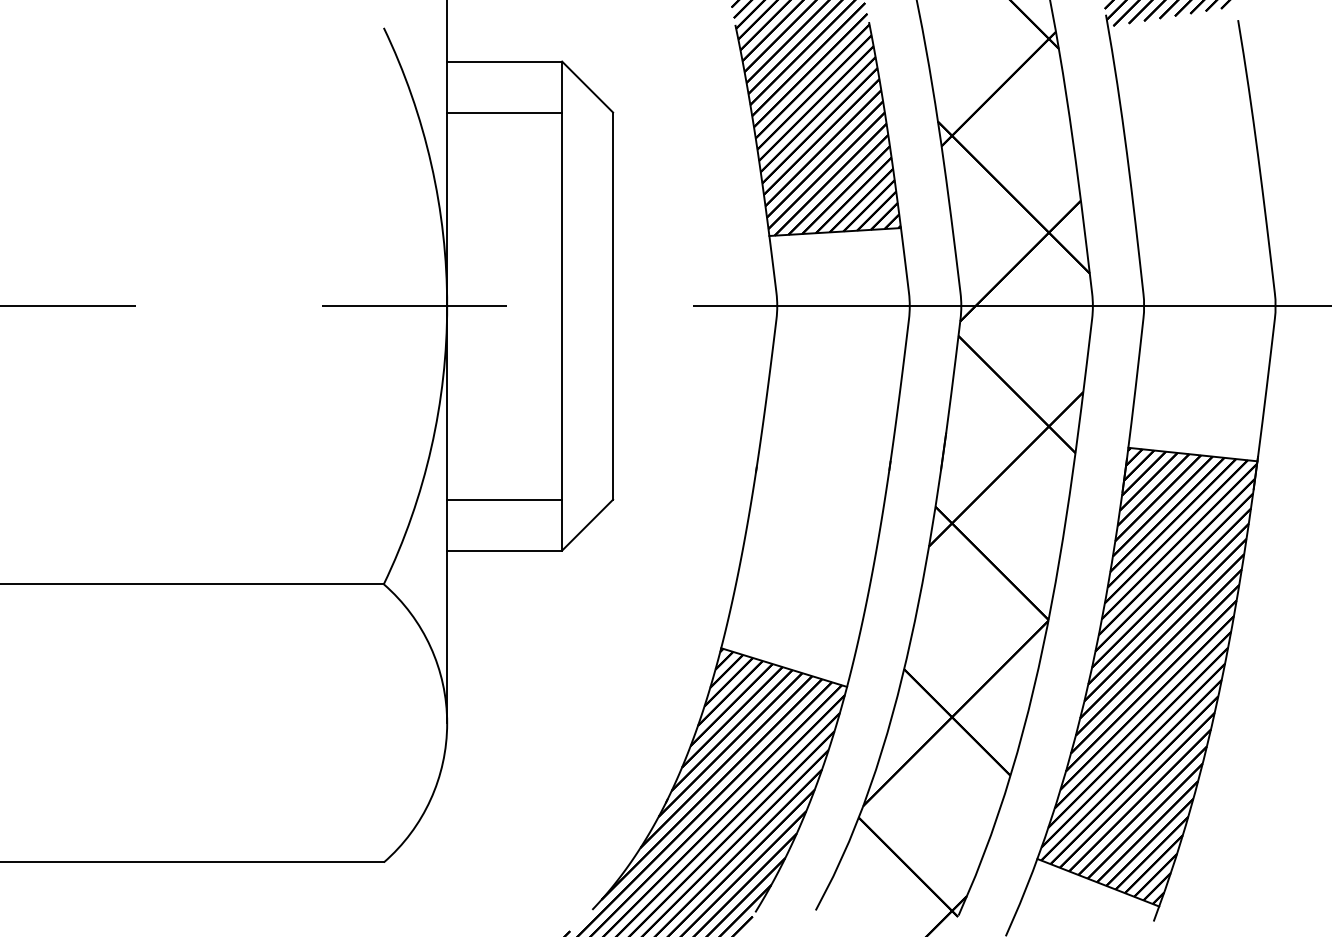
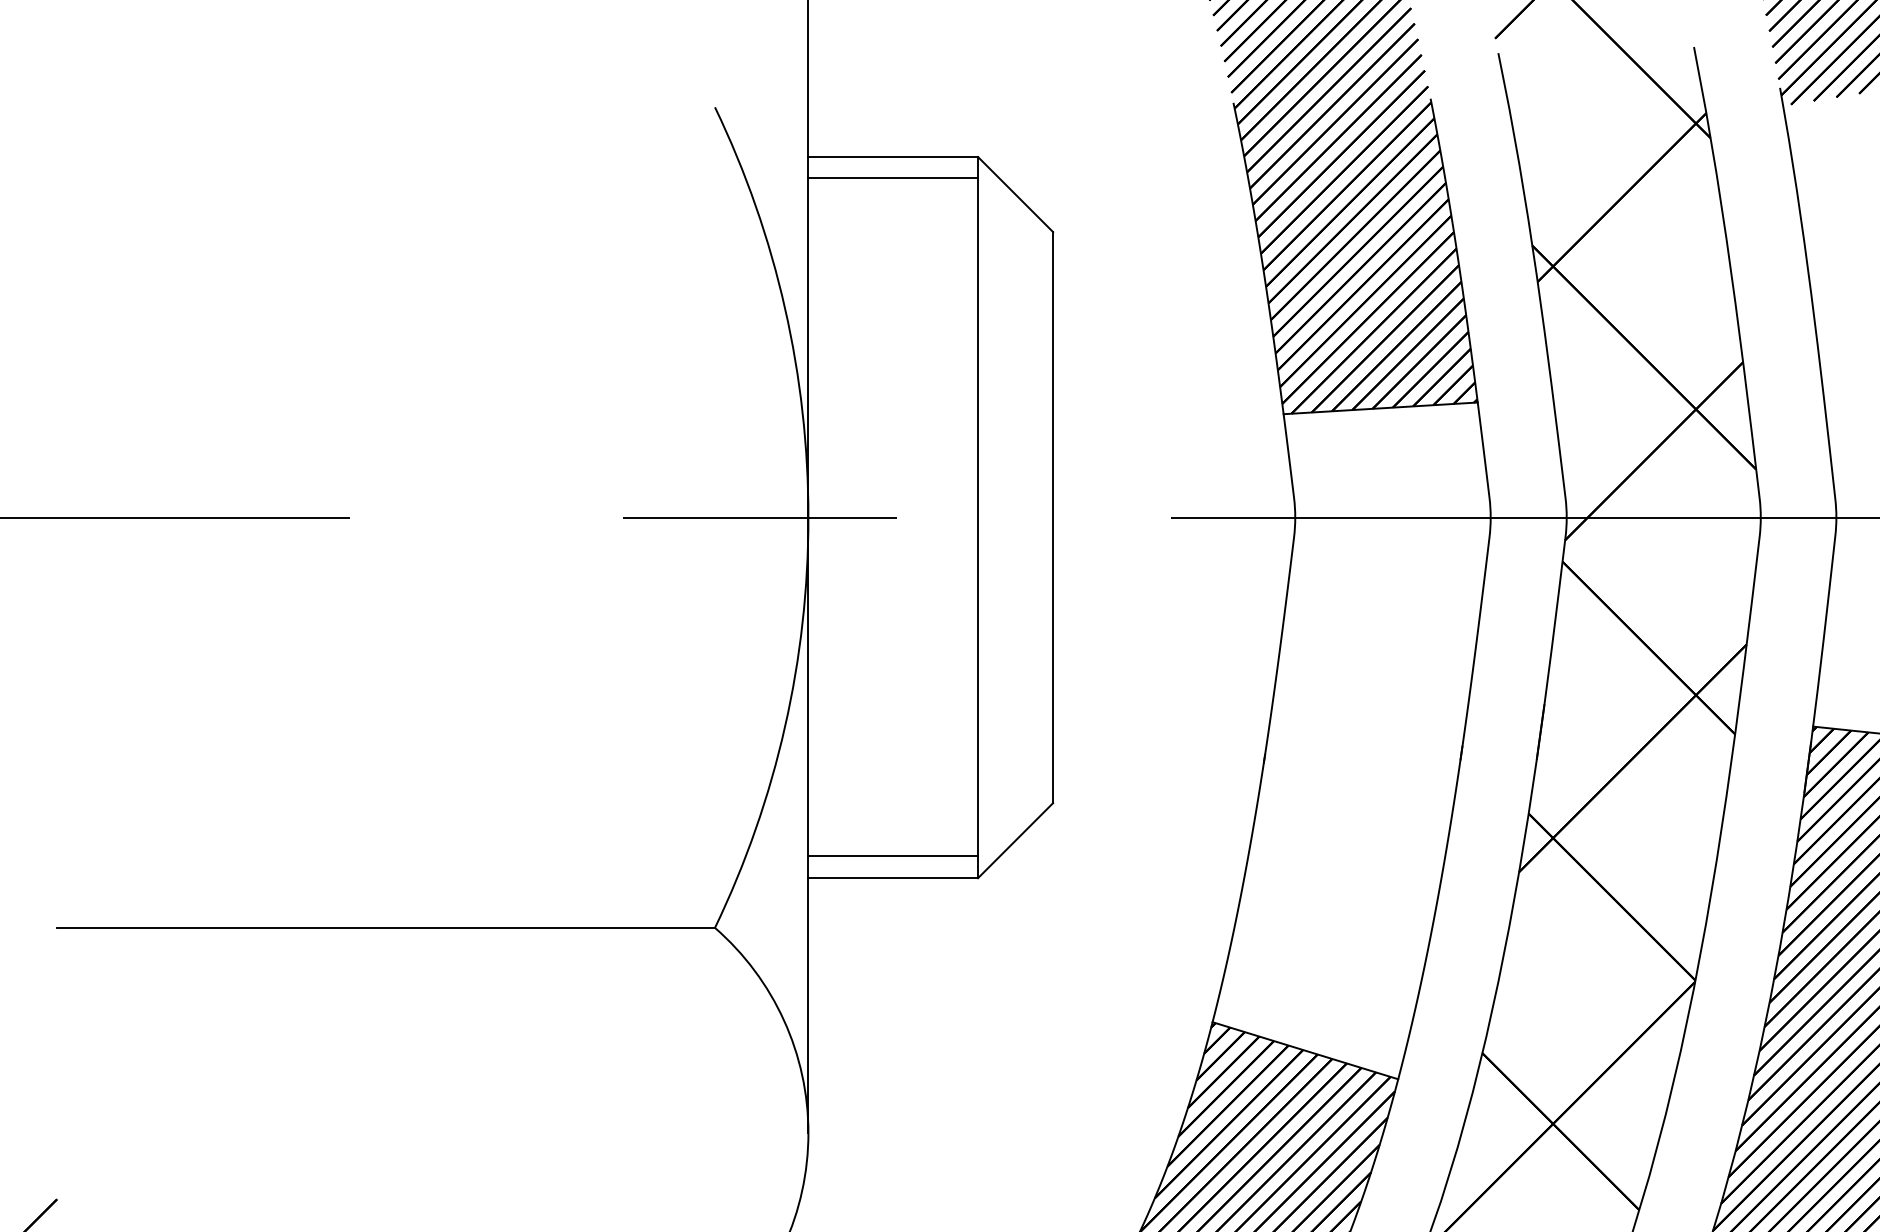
line: (504, 112) -> (892, 177), moved
line: (504, 499) -> (892, 855), moved

